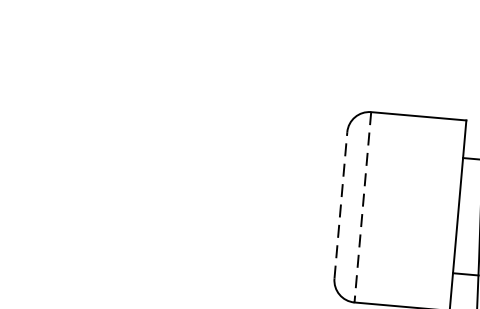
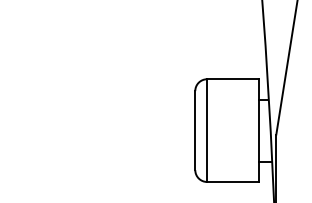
line: (341, 205) -> (195, 130), dashed -> solid
line: (363, 209) -> (207, 131), dashed -> solid

